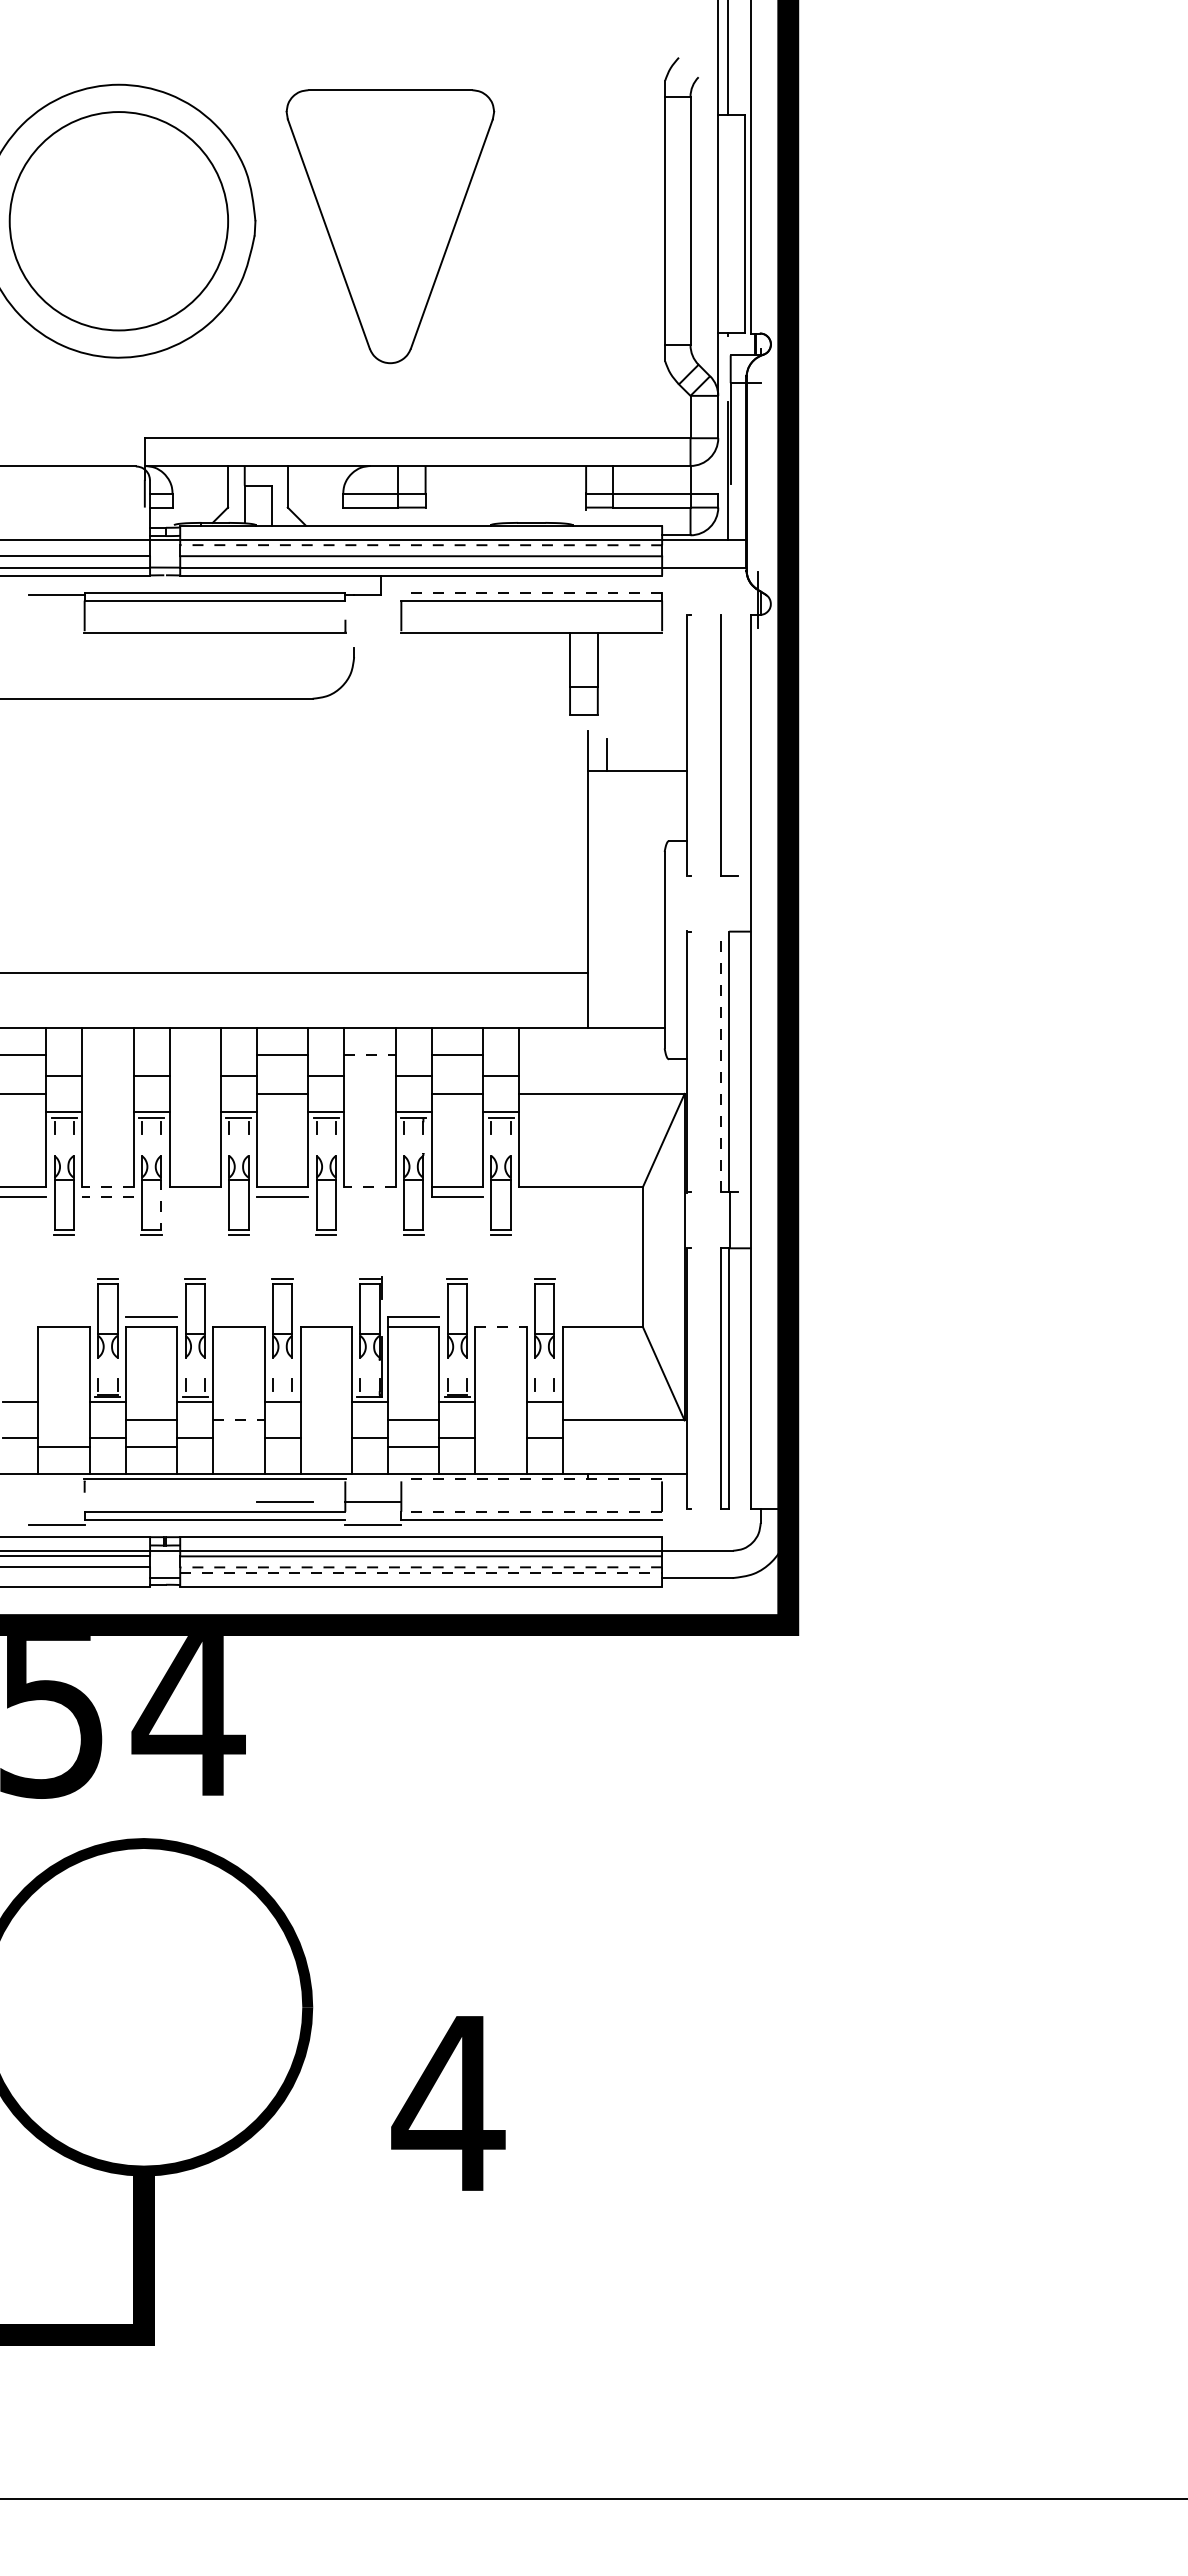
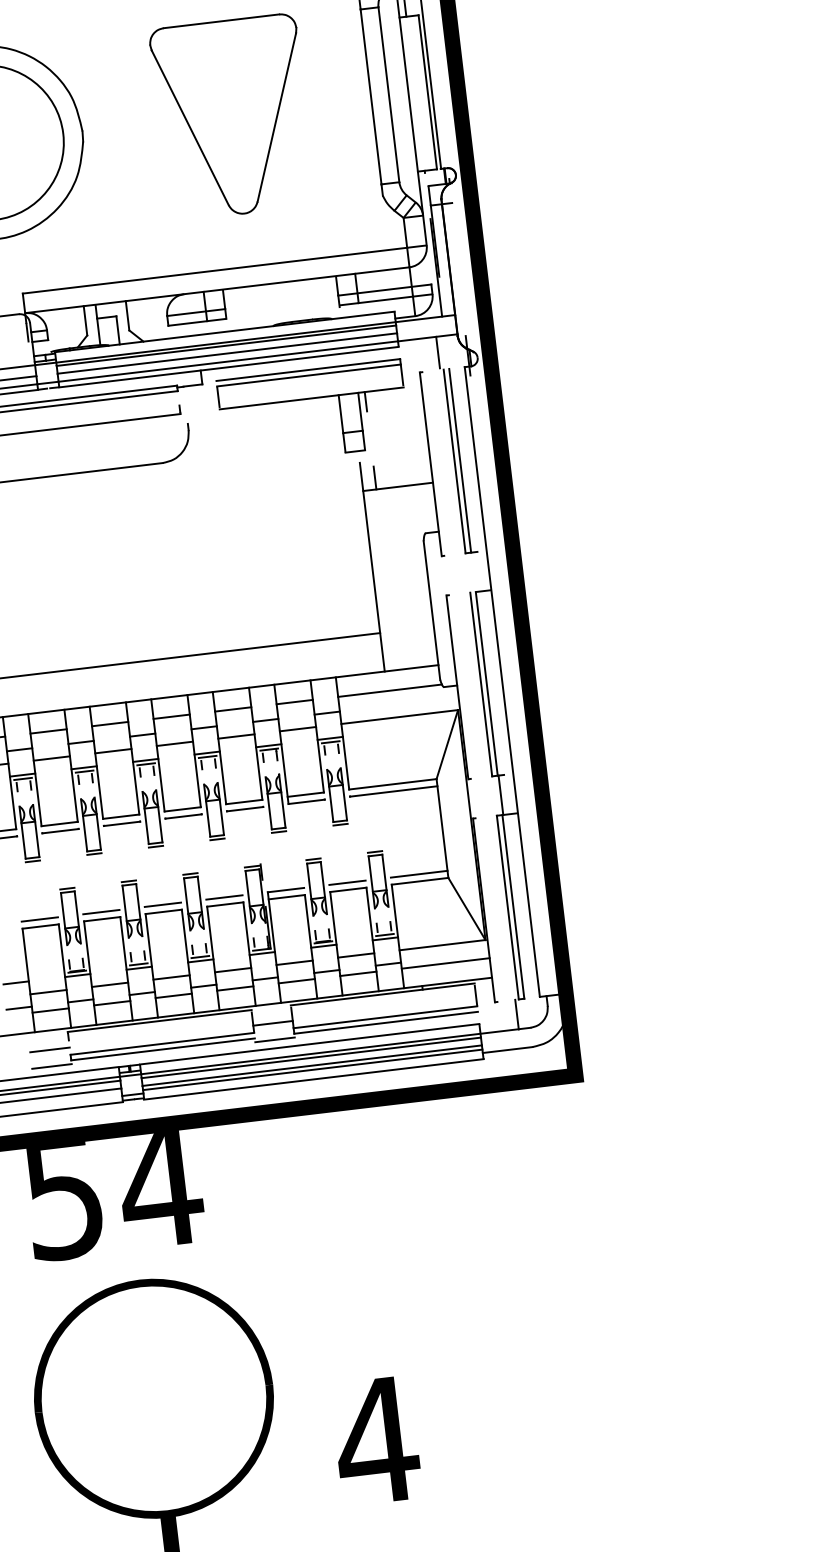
part: (390, 226) -> (233, 117), moved
line: (421, 545) -> (226, 345), dashed -> solid
line: (716, 589) -> (438, 352), added
line: (531, 592) -> (308, 369), dashed -> solid
line: (607, 646) -> (366, 401), added
line: (729, 744) -> (460, 460), added
line: (107, 1055) -> (48, 731), added
line: (194, 1055) -> (109, 724), added
line: (369, 1055) -> (232, 709), dashed -> solid
line: (592, 1055) -> (389, 690), added
line: (721, 1061) -> (481, 684), dashed -> solid
line: (107, 1093) -> (51, 758), added
line: (194, 1093) -> (112, 750), added
line: (369, 1093) -> (236, 736), added
line: (107, 1186) -> (59, 823), dashed -> solid
line: (369, 1186) -> (243, 801), dashed -> solid
line: (107, 1197) -> (60, 831), dashed -> solid
line: (194, 1197) -> (121, 824), added
line: (369, 1197) -> (244, 809), added
line: (580, 1197) -> (393, 791), added
line: (161, 1205) -> (99, 832), dashed -> solid
line: (63, 1317) -> (39, 919), added
line: (238, 1317) -> (162, 905), added
line: (325, 1317) -> (223, 897), added
line: (500, 1317) -> (347, 883), added
line: (602, 1317) -> (419, 874), added
line: (501, 1327) -> (348, 889), dashed -> solid
line: (282, 1396) -> (200, 956), added
line: (544, 1396) -> (384, 934), added
line: (63, 1420) -> (48, 992), added
line: (238, 1420) -> (171, 977), dashed -> solid
line: (325, 1420) -> (232, 970), added
line: (500, 1420) -> (355, 955), added
line: (238, 1446) -> (173, 995), added
line: (325, 1446) -> (234, 988), added
line: (500, 1446) -> (358, 973), added
line: (624, 1446) -> (445, 963), added
line: (531, 1479) -> (382, 994), dashed -> solid
line: (284, 1501) -> (49, 1049), moved
line: (531, 1511) -> (385, 1017), dashed -> solid
line: (716, 1530) -> (517, 1014), added
line: (421, 1567) -> (312, 1065), dashed -> solid
line: (421, 1573) -> (313, 1069), dashed -> solid

